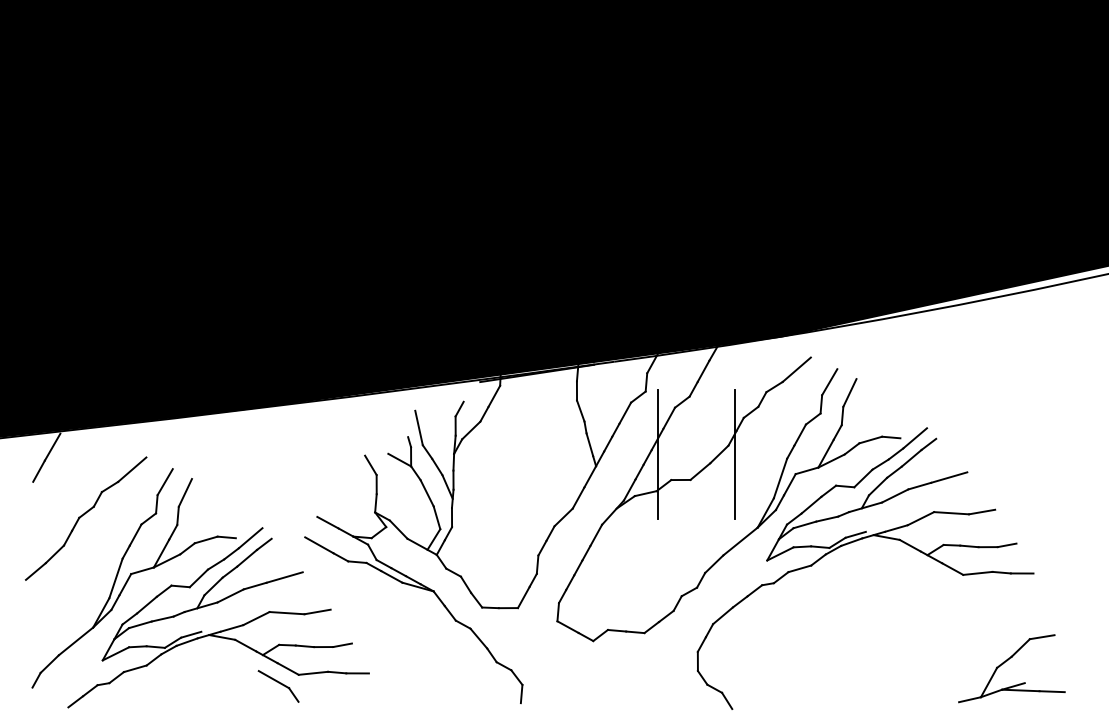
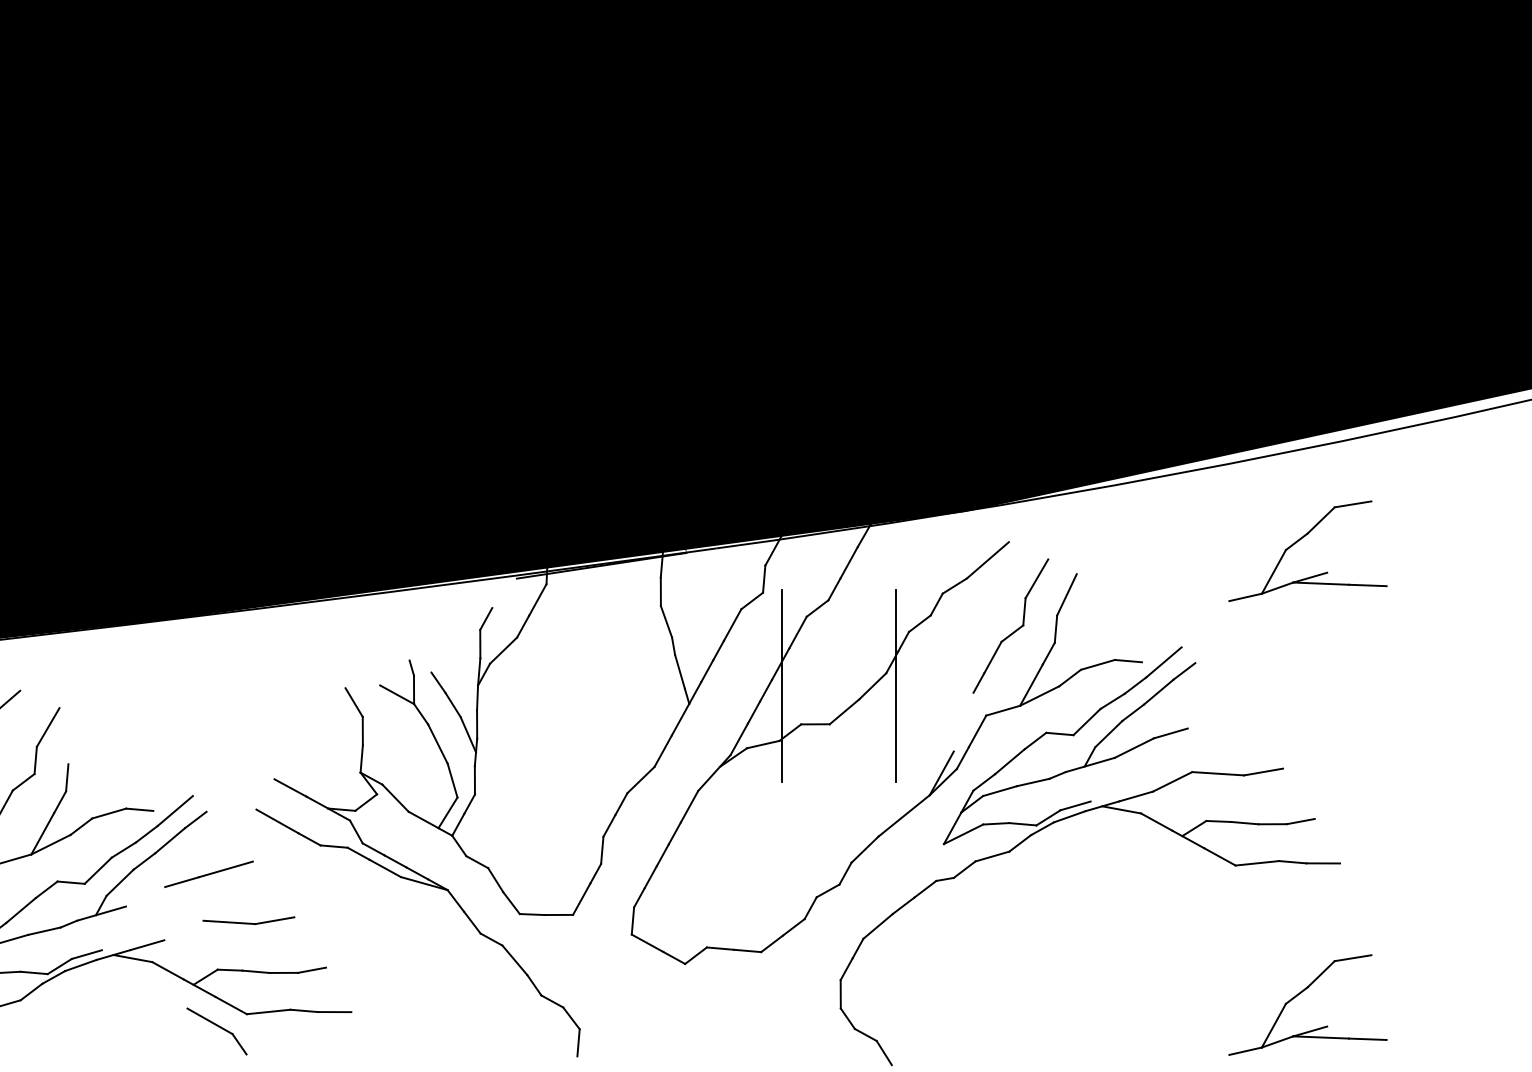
part: (1007, 356) -> (1301, 540), added
line: (418, 427) -> (425, 646), removed
line: (949, 477) -> (1215, 720), removed
line: (780, 478) -> (963, 722), removed
line: (184, 492) -> (76, 742), removed
line: (230, 595) -> (145, 896), removed
line: (256, 618) -> (184, 930), removed

